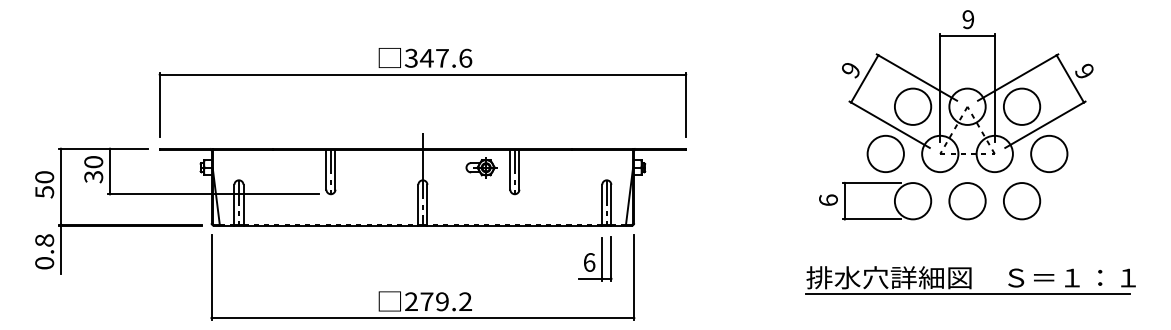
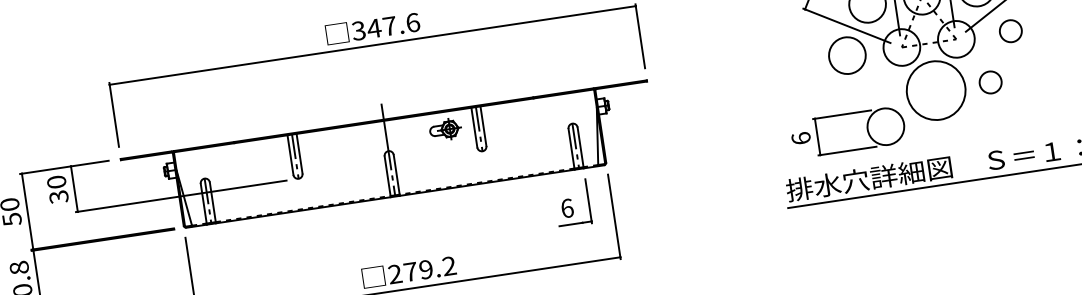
circle: (1049, 153) -> (1010, 30), size x0.6
circle: (967, 201) -> (936, 90), size x1.6
circle: (1021, 201) -> (990, 82), size x0.6
part: (875, 218) -> (850, 149), moved
line: (602, 258) -> (579, 202), removed

